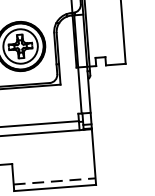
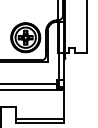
line: (55, 181) -> (40, 118), dashed -> solid

